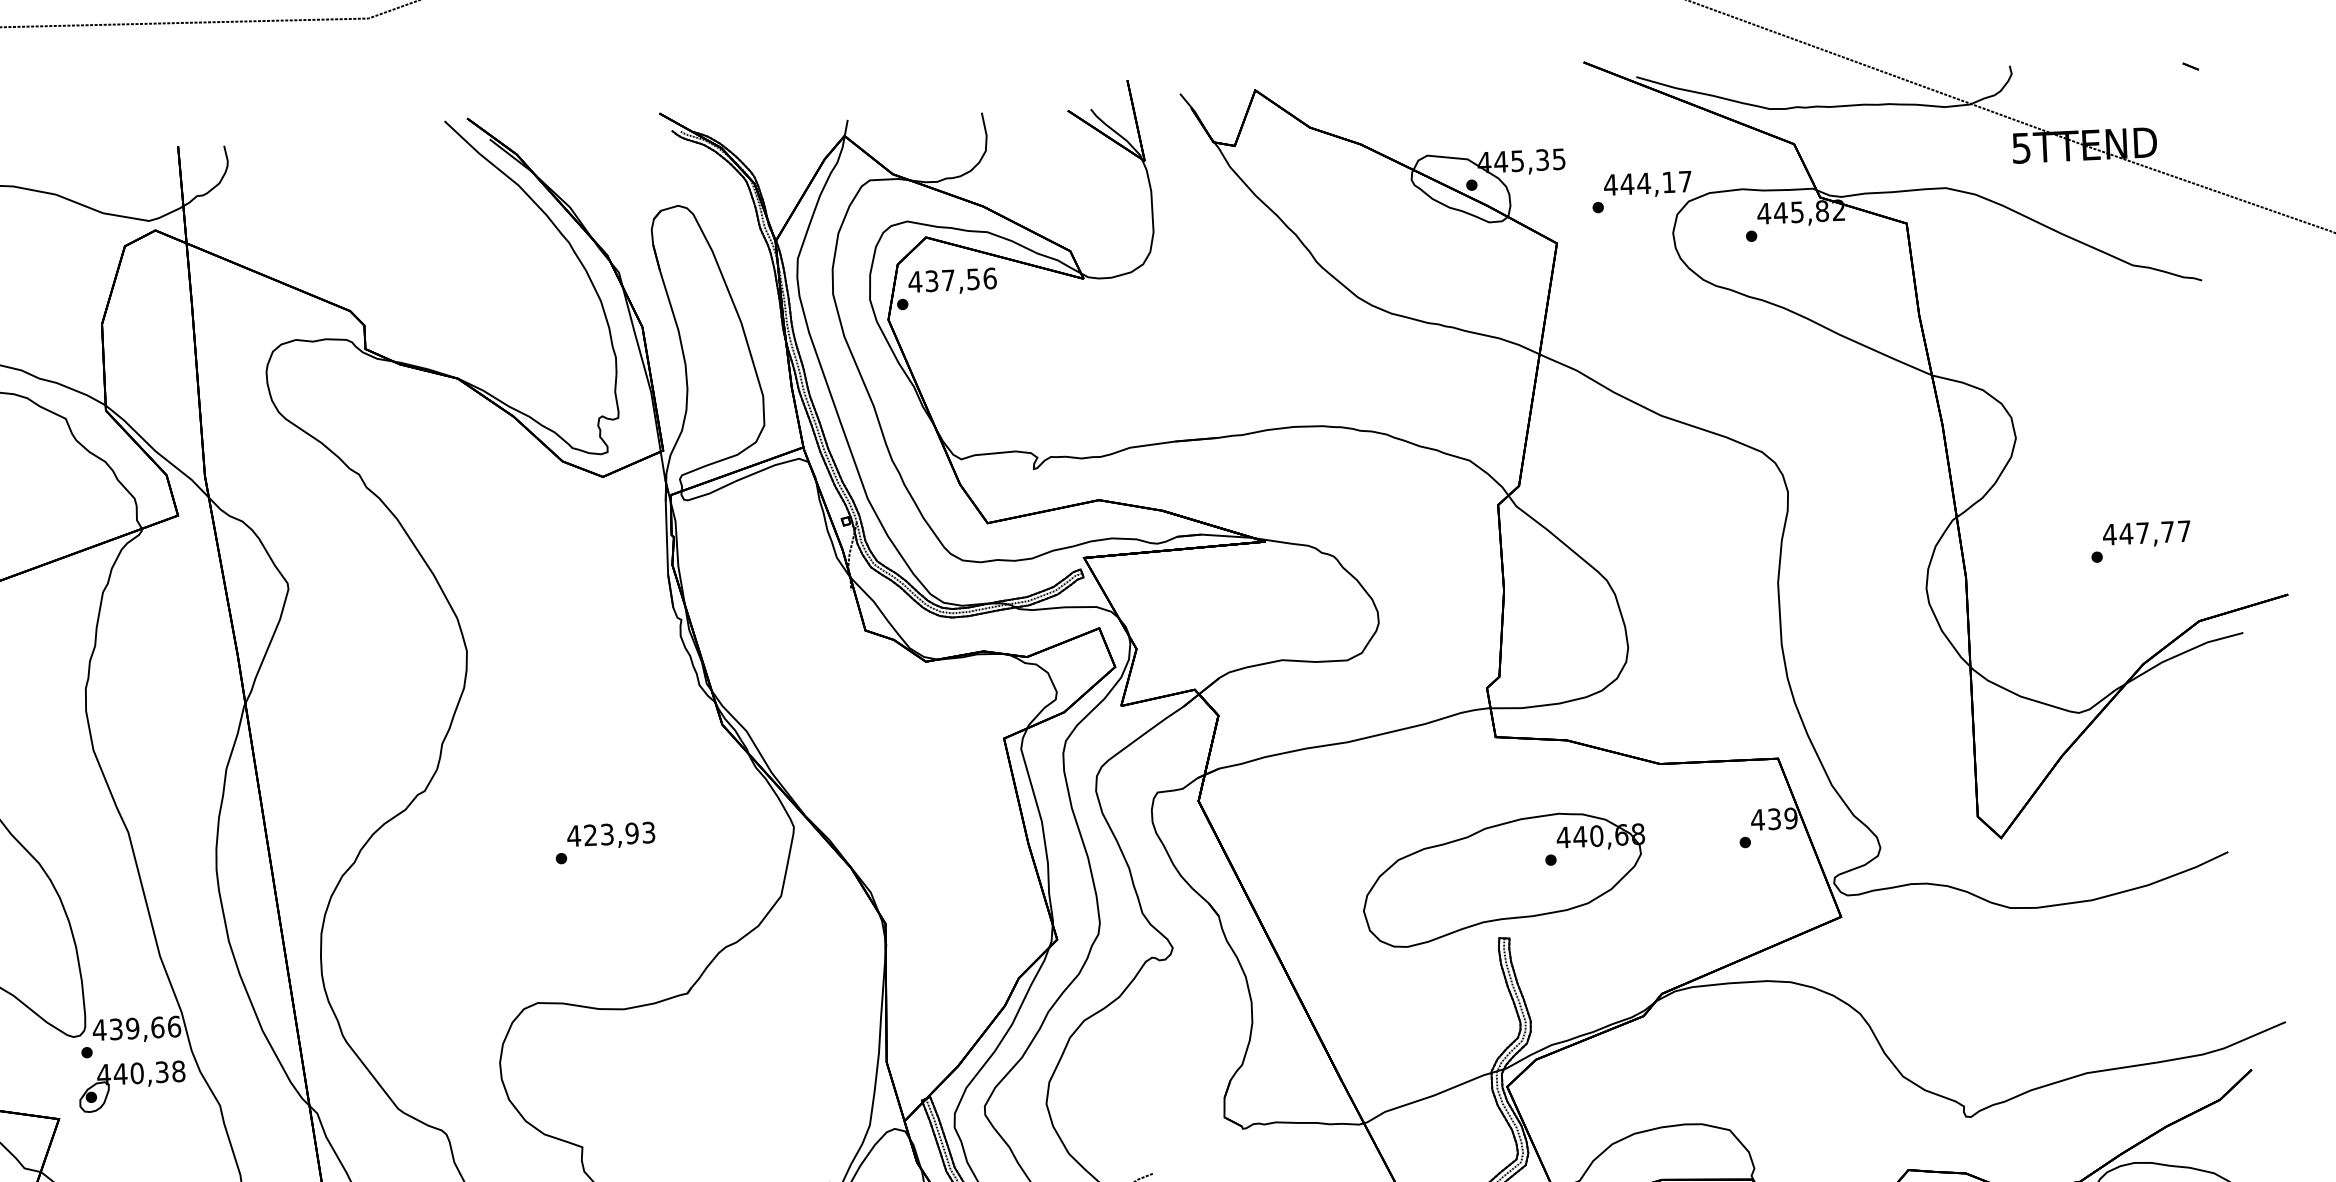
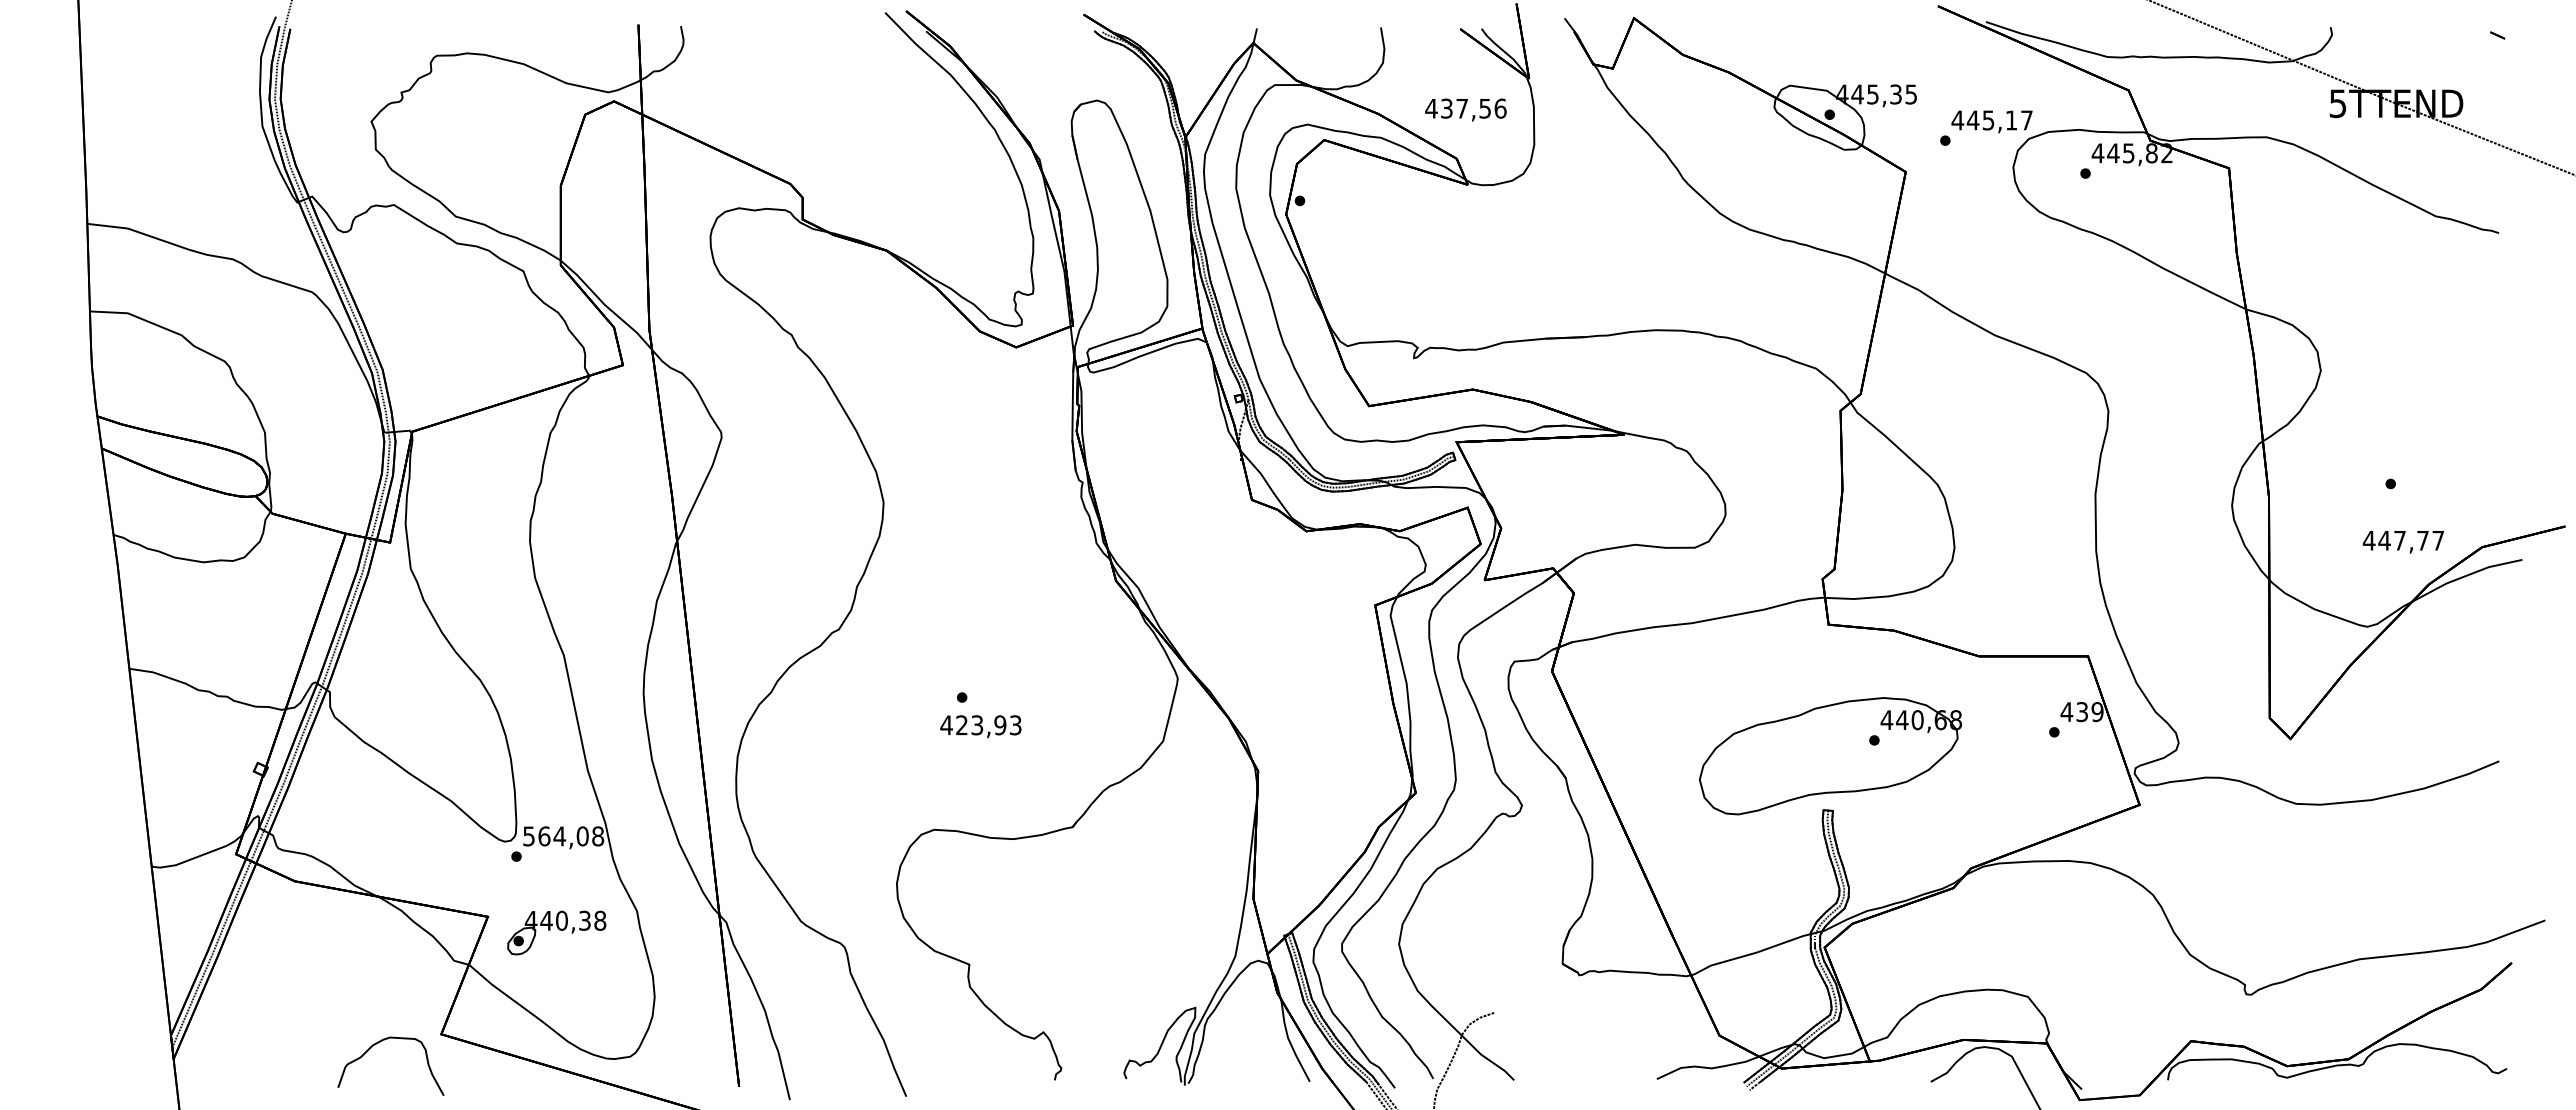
text: (1643, 183) -> (1988, 120), 444,17 -> 445,17
text: (952, 281) -> (1465, 109), moved
text: (2145, 534) -> (2402, 542), moved
text: (610, 835) -> (980, 726), moved
text: (136, 1028) -> (563, 836), 439,66 -> 564,08
part: (131, 1086) -> (556, 932), moved

